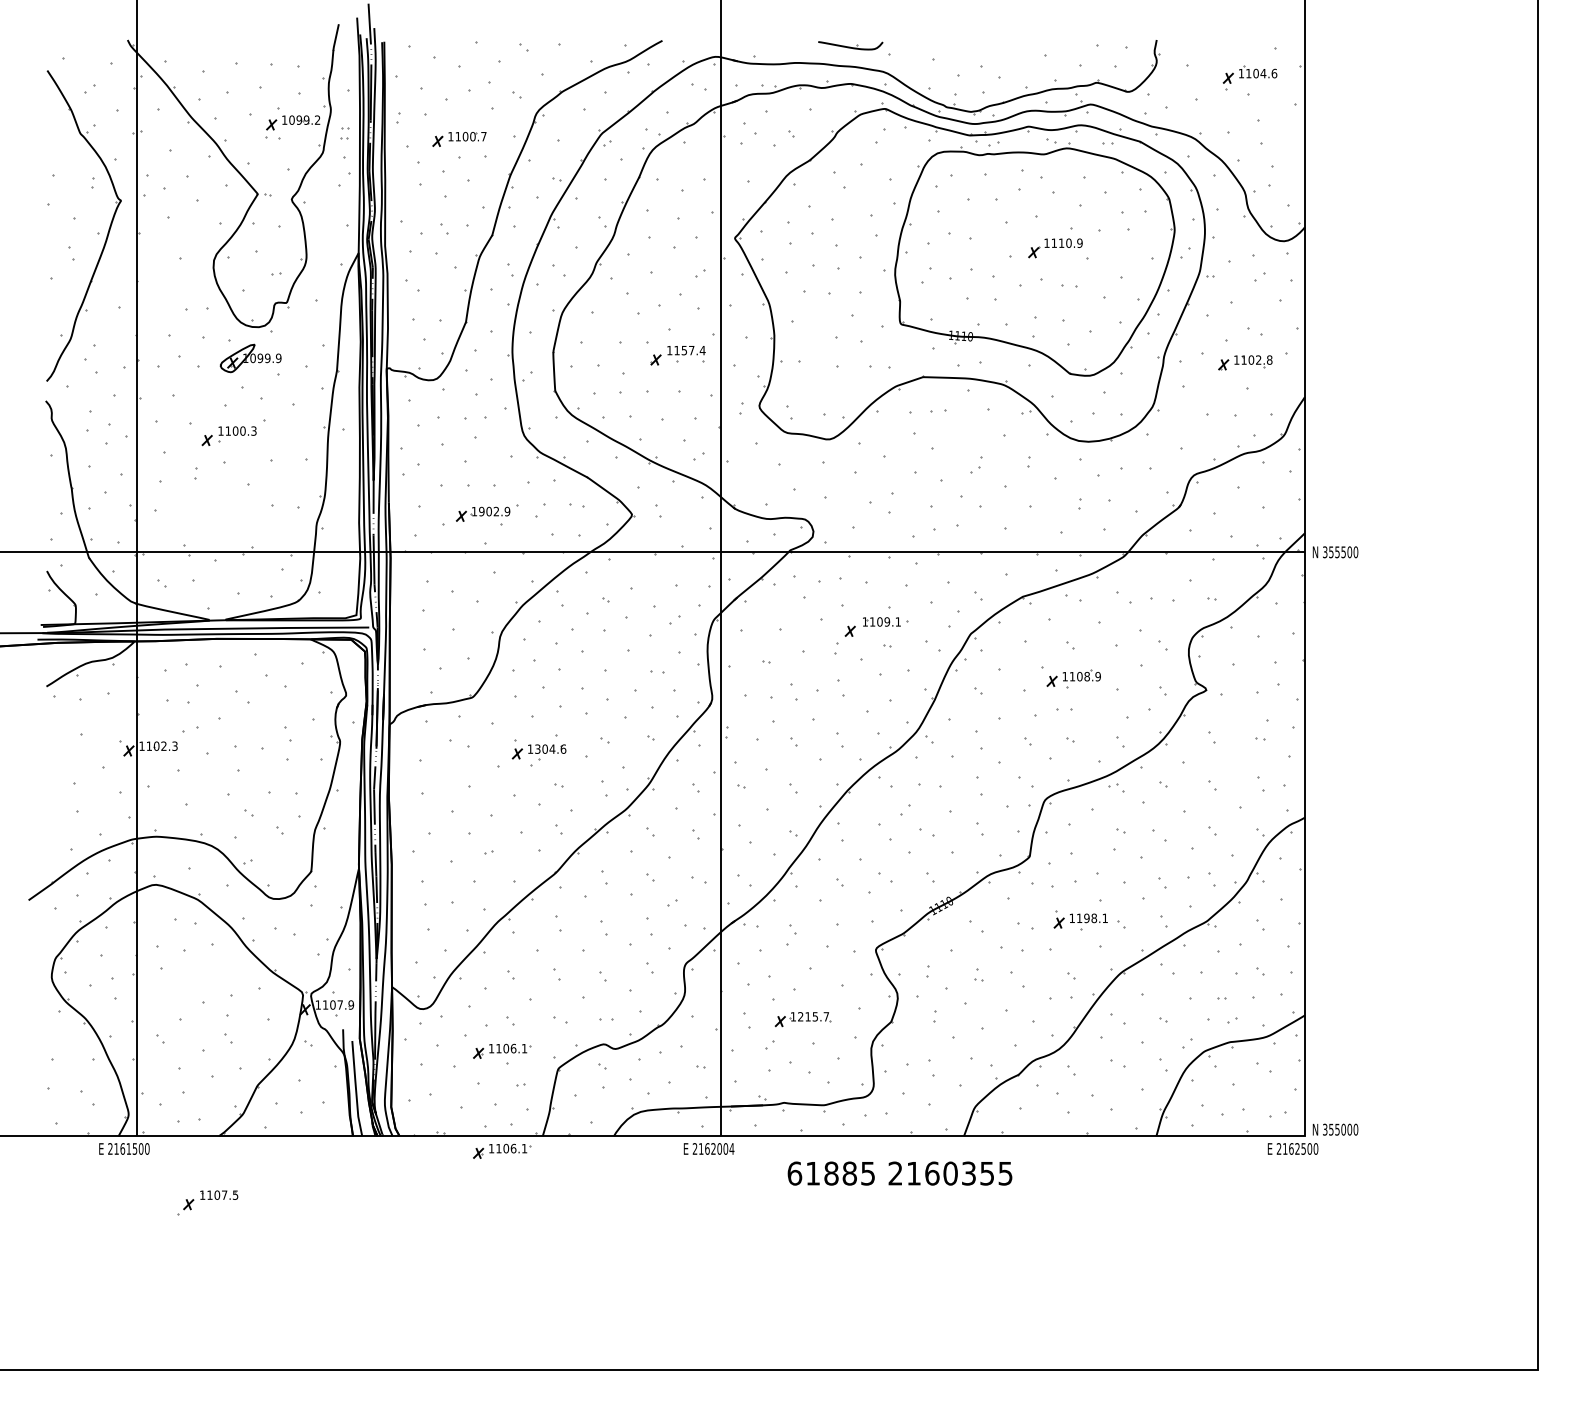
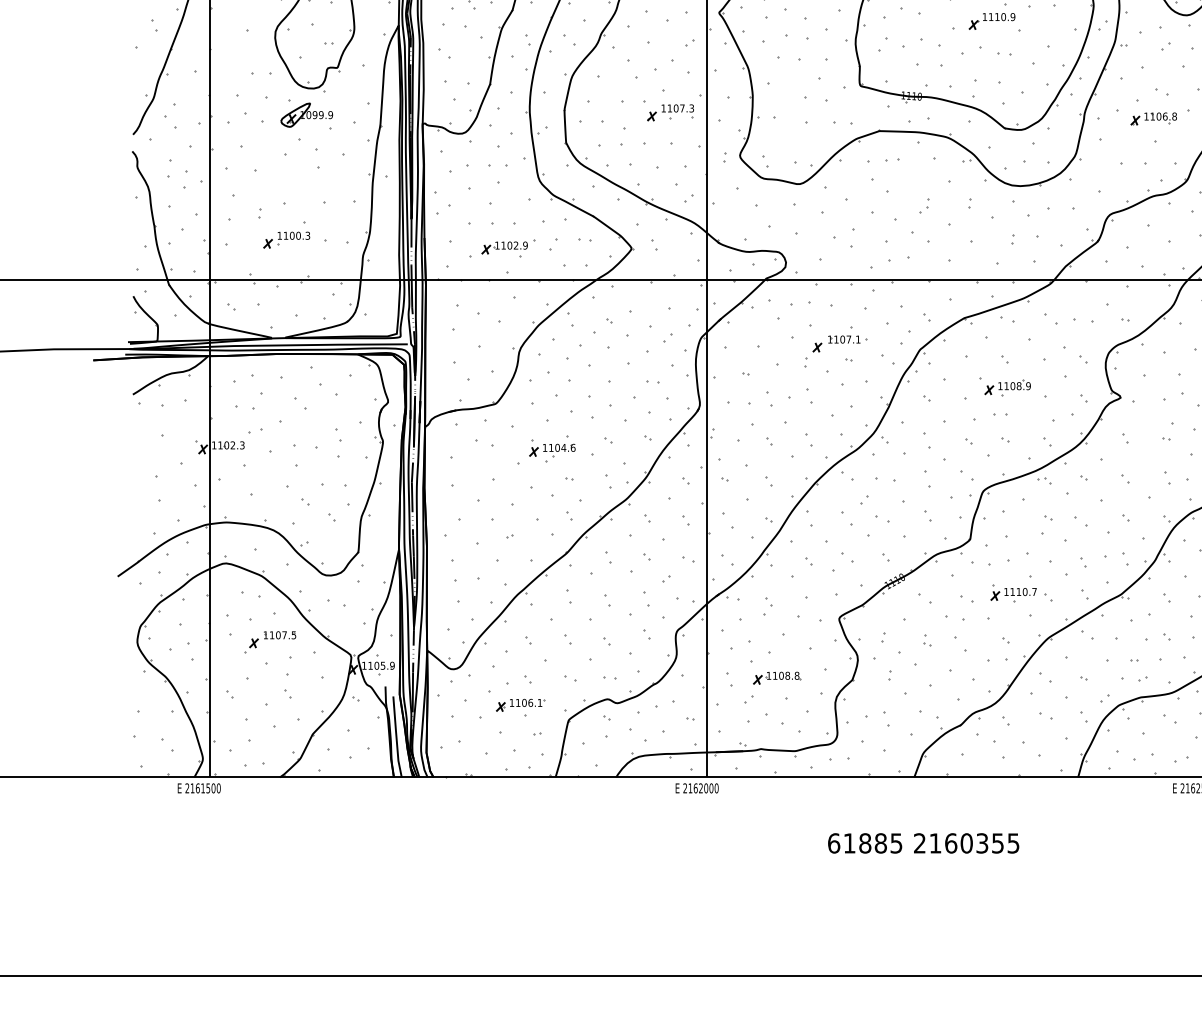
text: (693, 350) -> (683, 108), 1157.4 -> 1107.3
text: (1258, 359) -> (1165, 116), 1102.8 -> 1106.8
part: (228, 436) -> (286, 240), moved
text: (481, 511) -> (503, 245), 1902.9 -> 1102.9
text: (887, 621) -> (849, 339), 1109.1 -> 1107.1
text: (537, 748) -> (551, 447), 1304.6 -> 1104.6
text: (1095, 918) -> (1026, 592), 1198.1 -> 1110.7
text: (339, 1004) -> (382, 665), 1107.9 -> 1105.9
text: (813, 1016) -> (786, 675), 1215.7 -> 1108.8
text: (731, 1148) -> (716, 787), 2162004 -> 2162000
part: (502, 1150) -> (521, 789), removed
text: (899, 1173) -> (923, 843), moved
part: (207, 1202) -> (270, 641), moved

